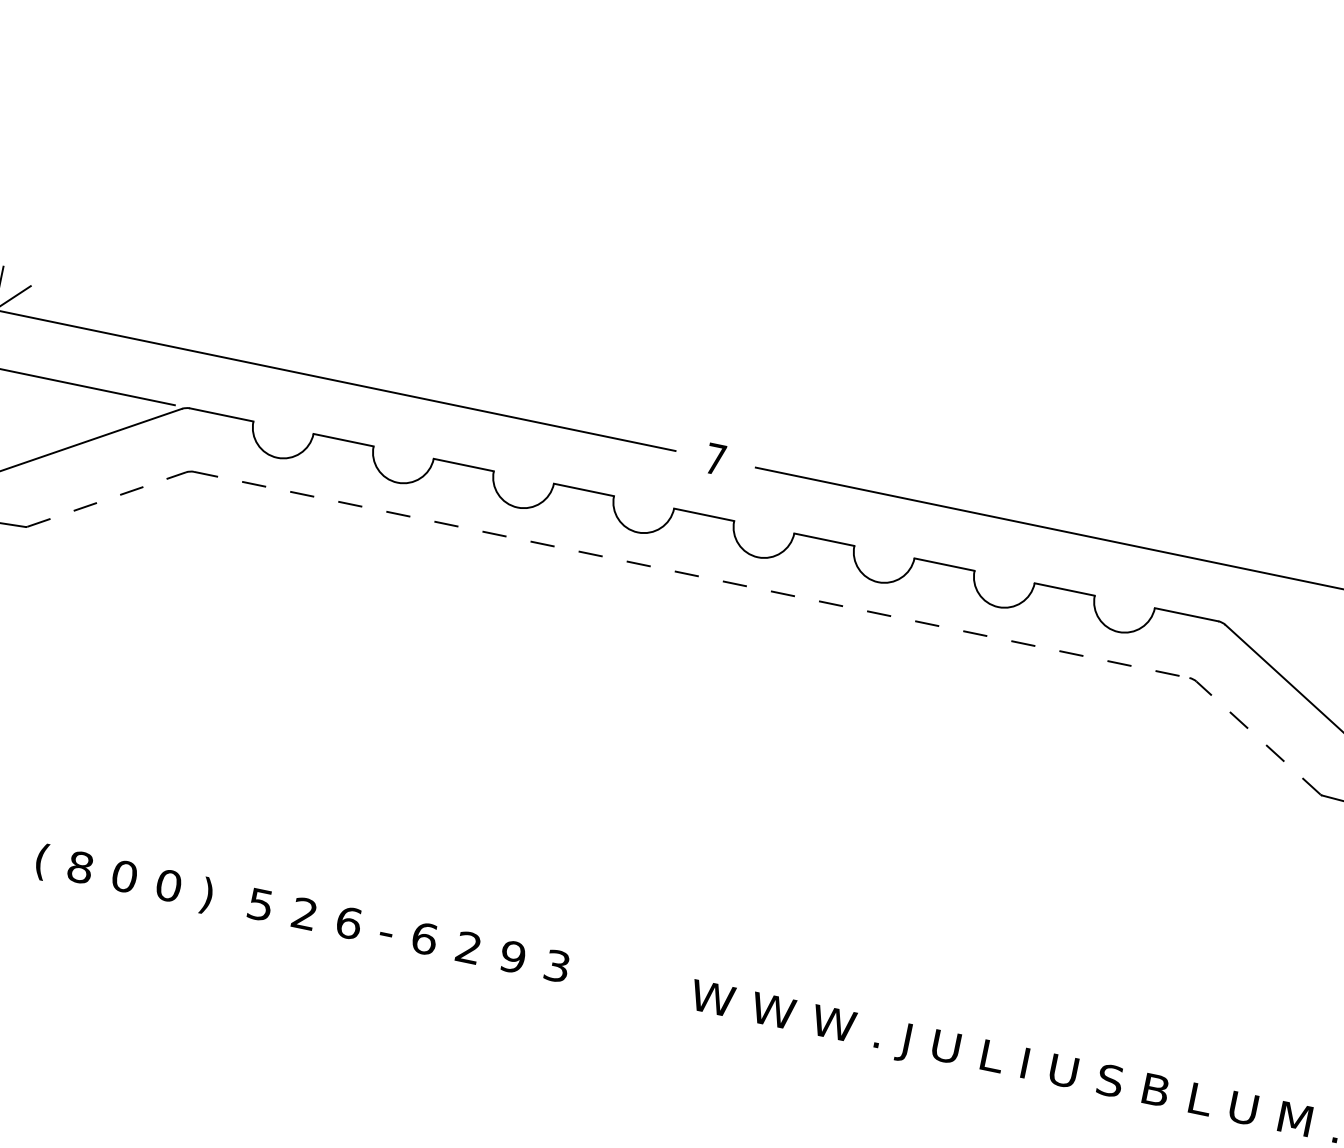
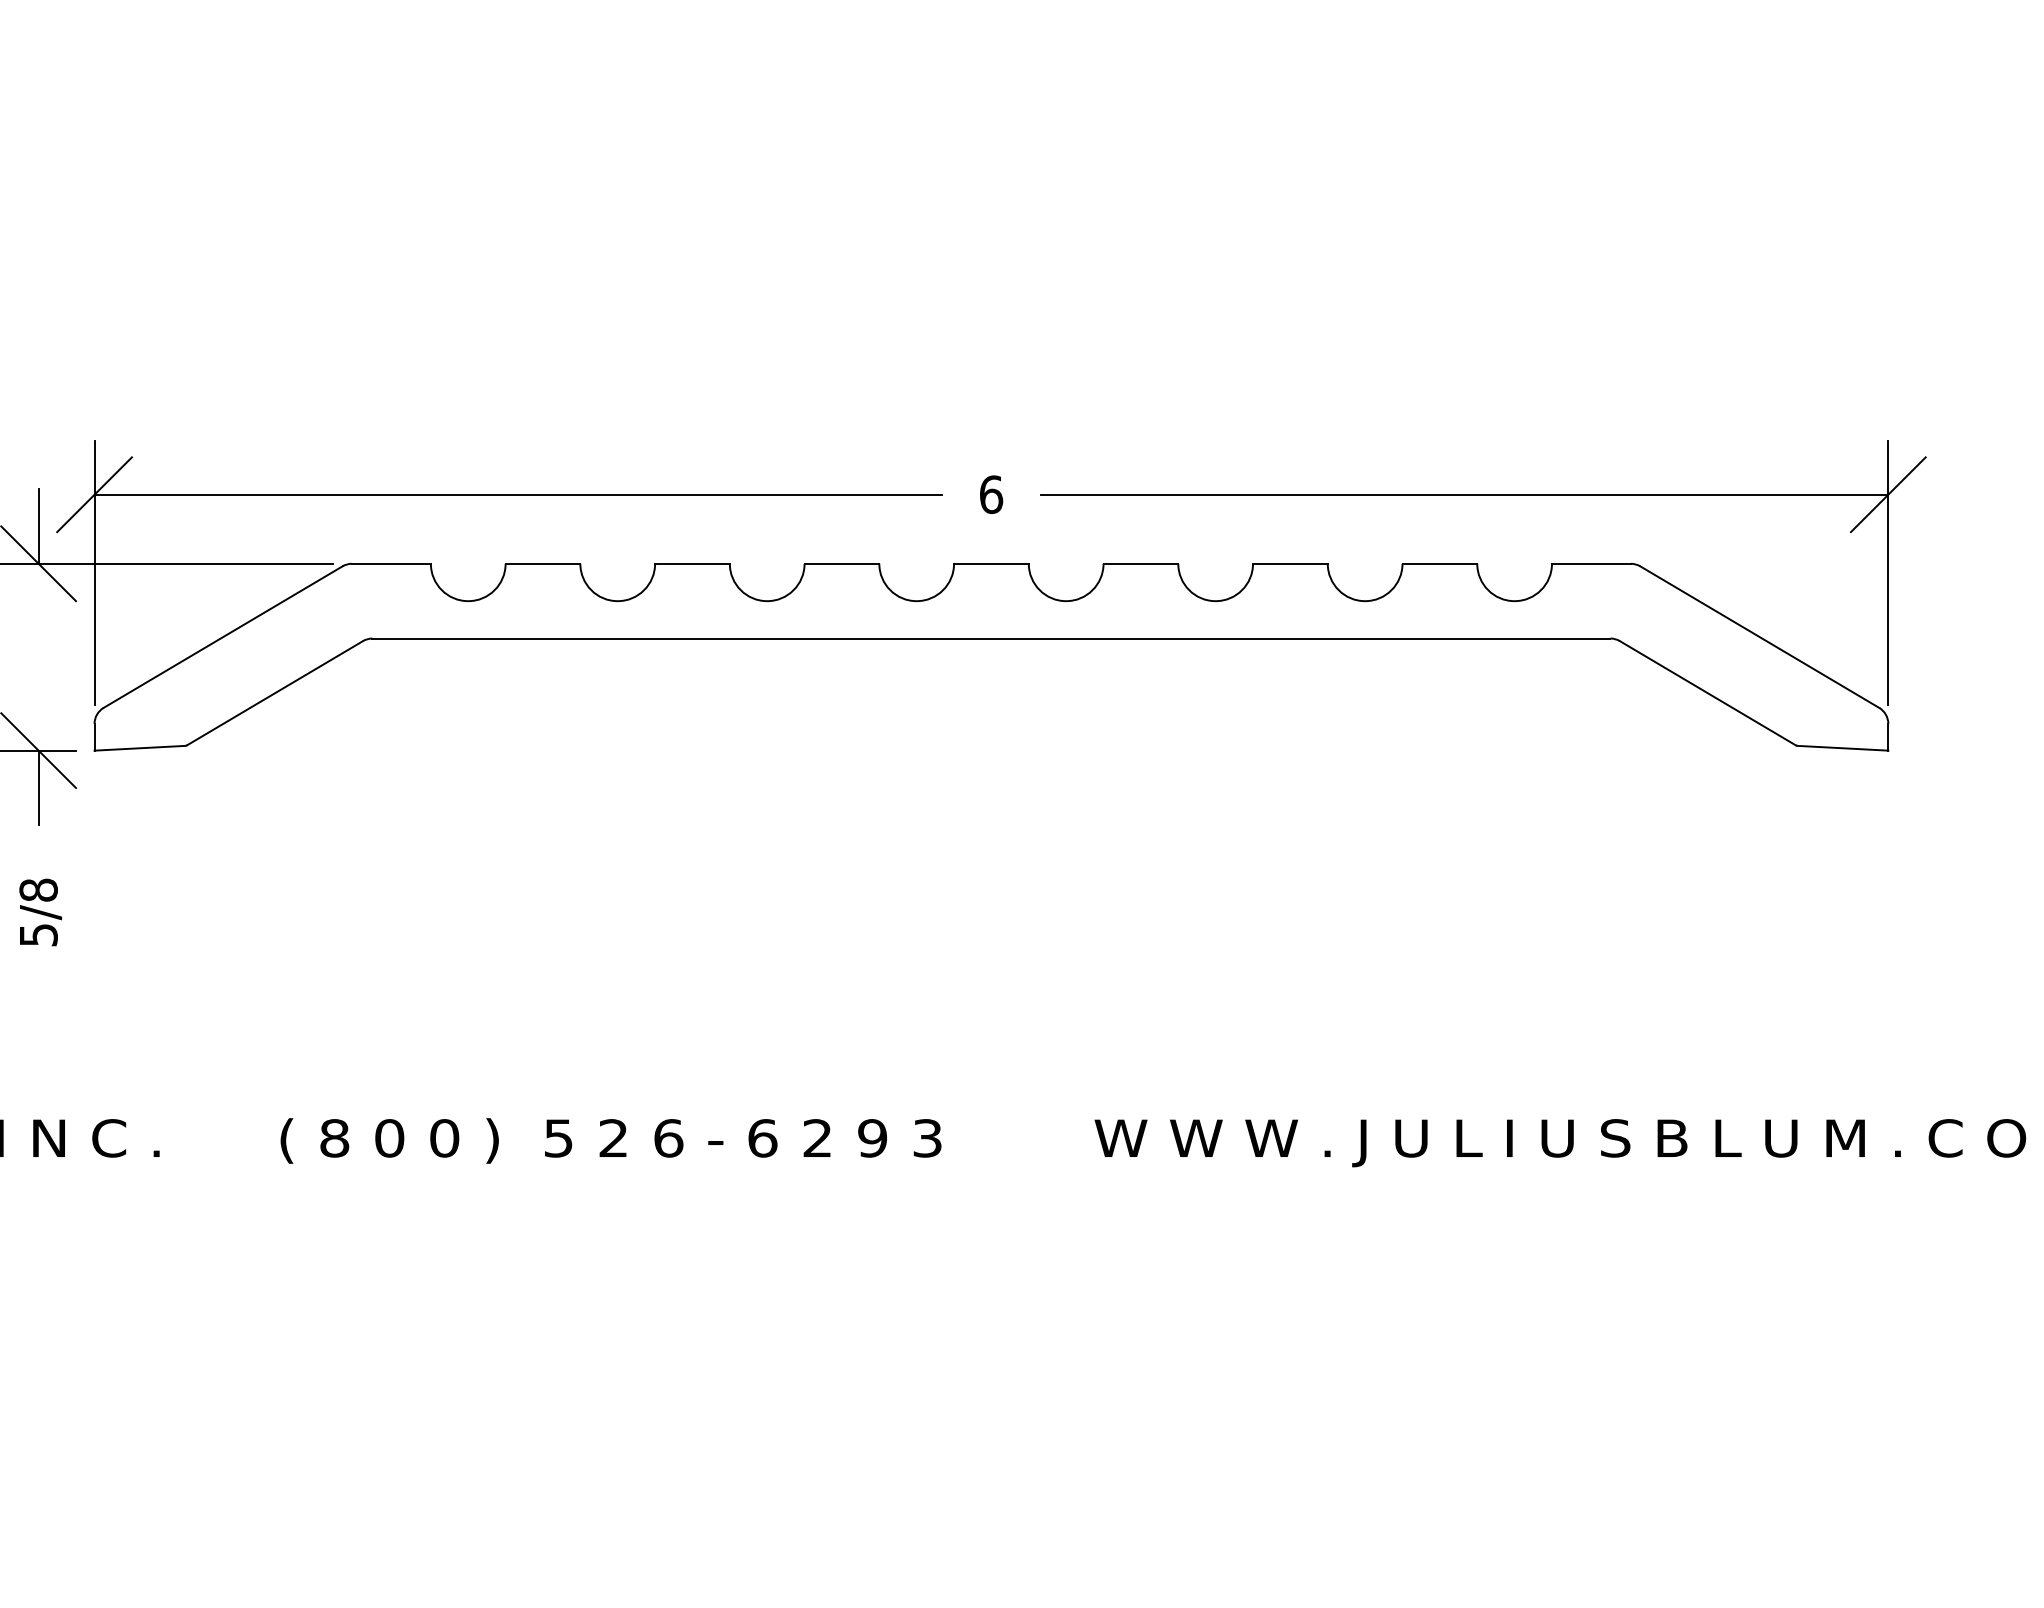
text: (715, 459) -> (991, 494), 7 -> 6
line: (107, 499) -> (275, 692), dashed -> solid
line: (691, 574) -> (991, 638), dashed -> solid
line: (1258, 737) -> (1707, 692), dashed -> solid

